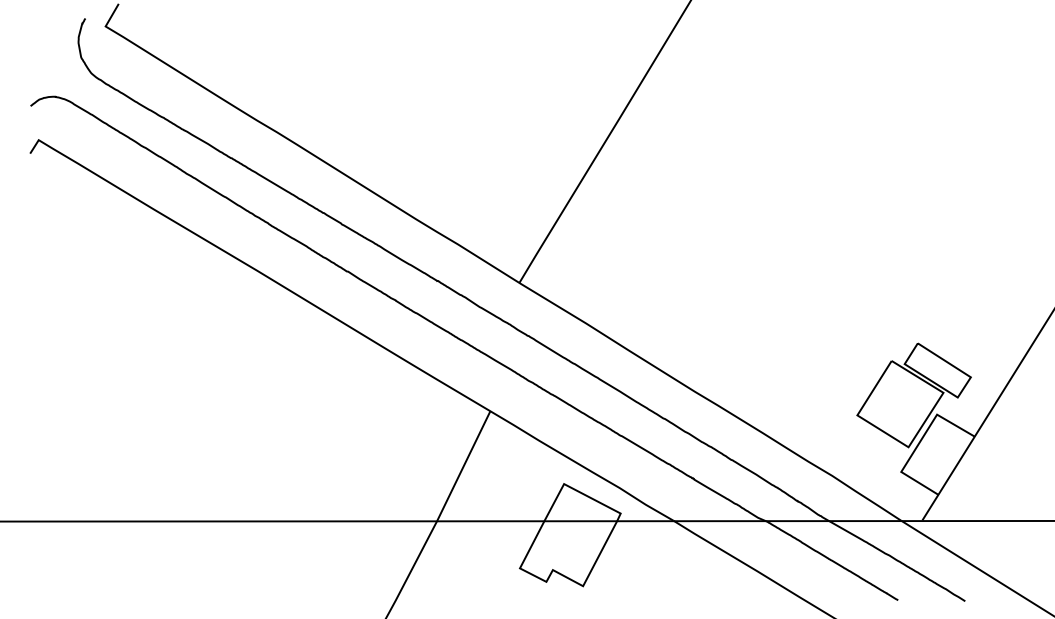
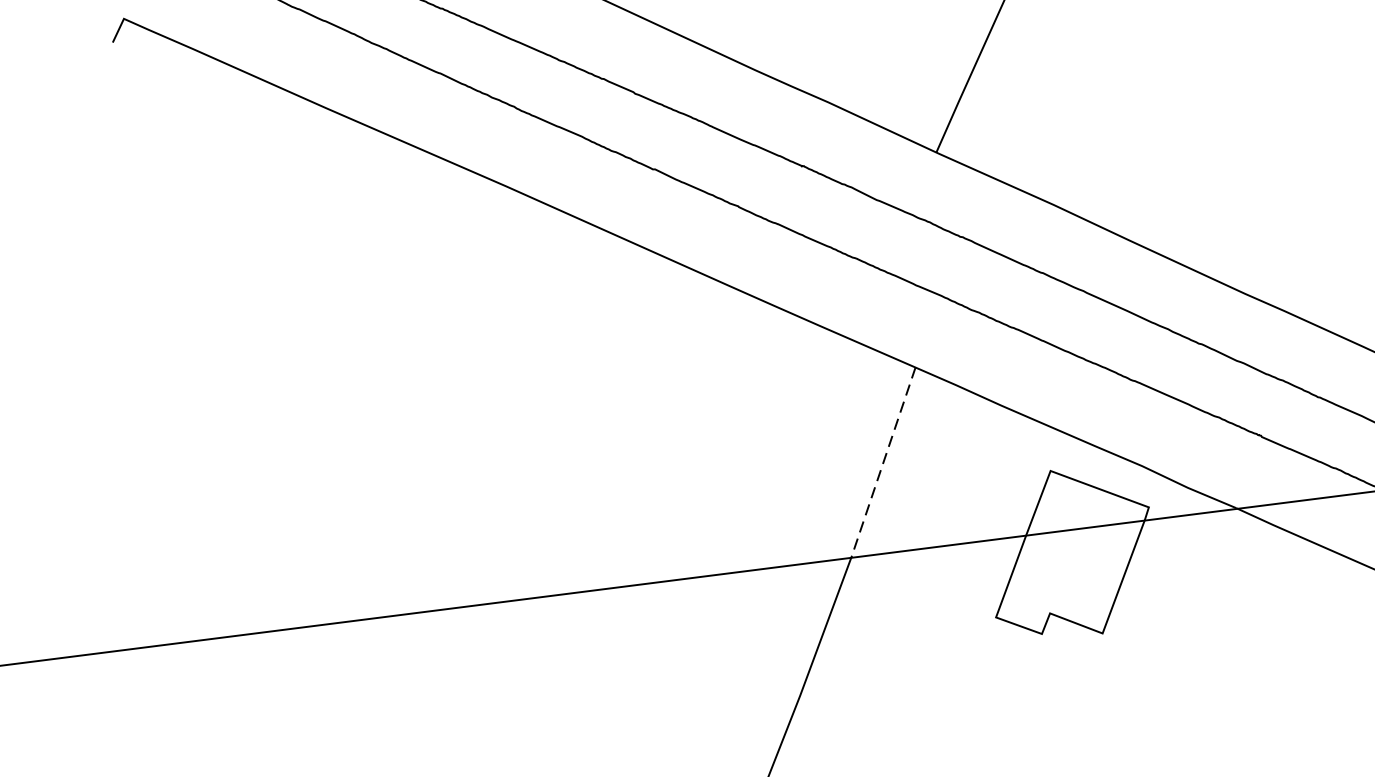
line: (463, 466) -> (883, 463), solid -> dashed

